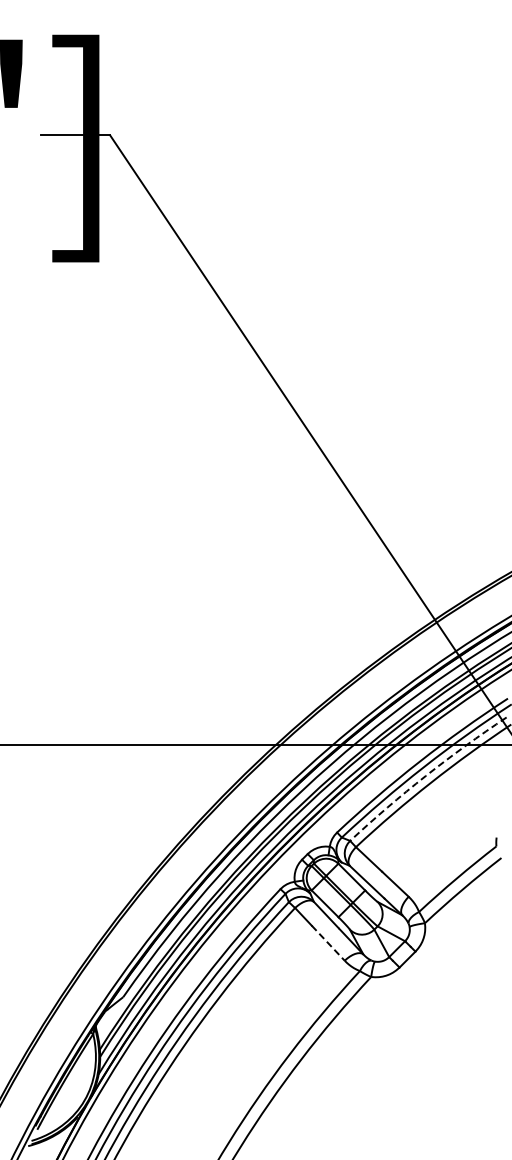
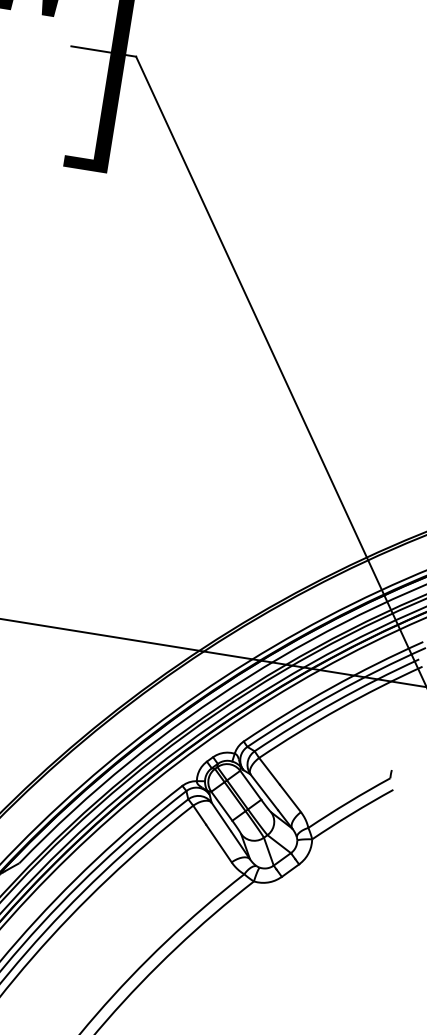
arc: (425, 775) -> (334, 701), dashed -> solid
line: (328, 943) -> (219, 843), dashed -> solid

